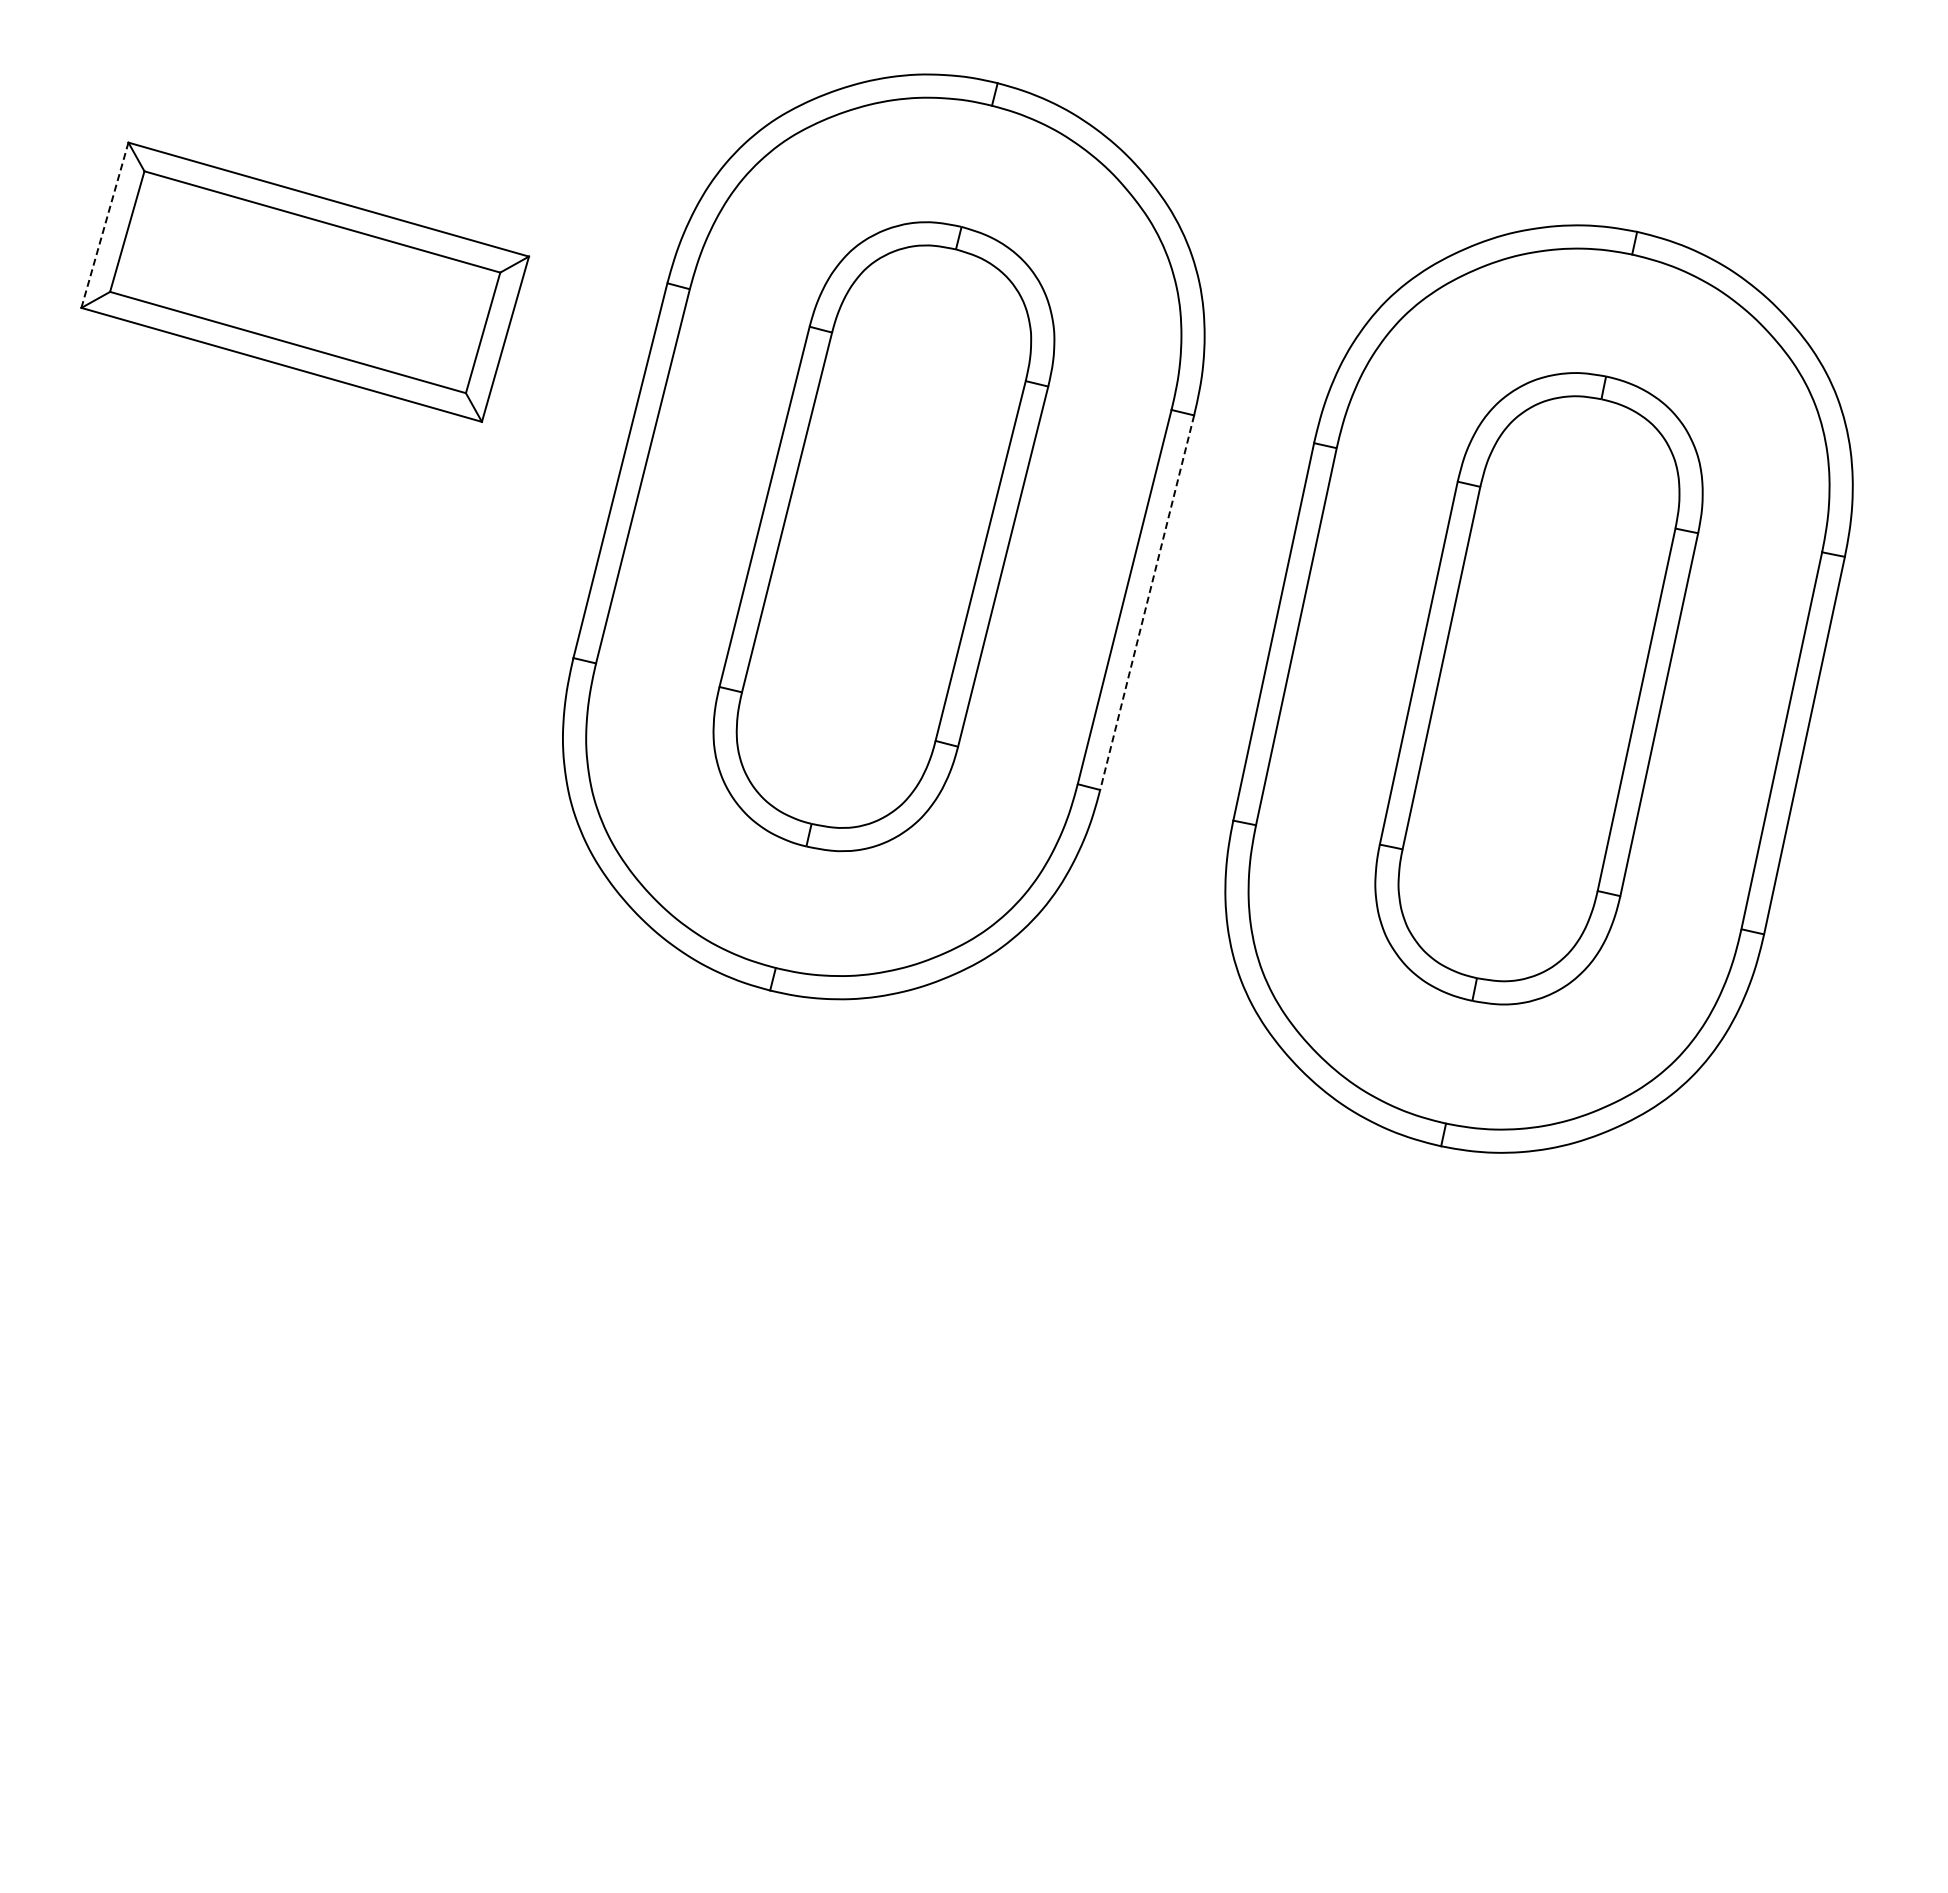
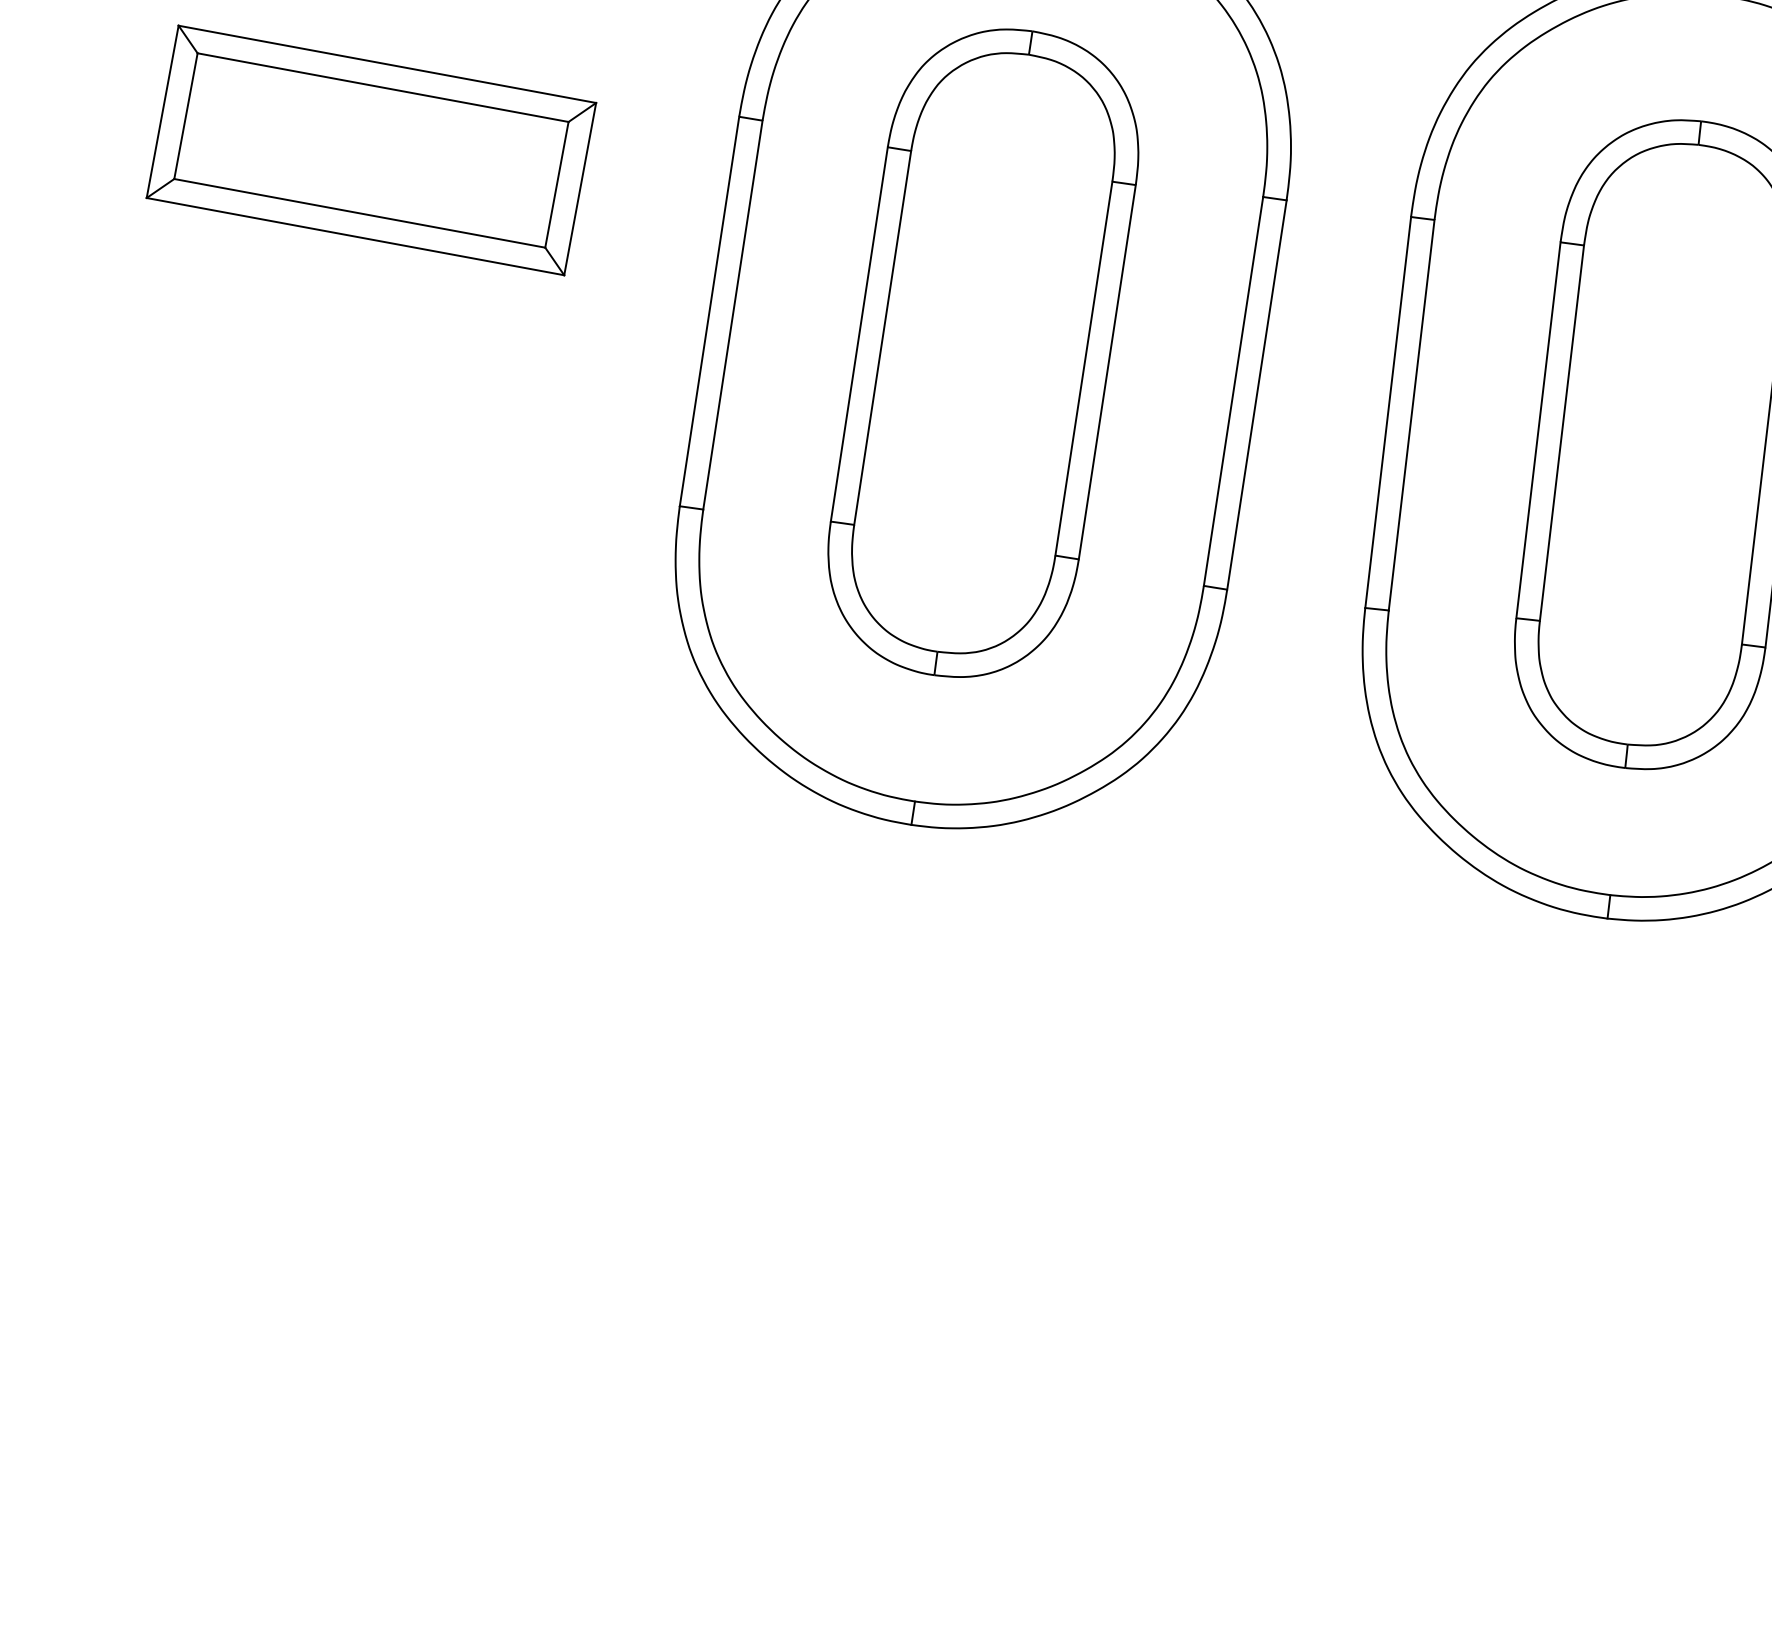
line: (104, 225) -> (162, 112), dashed -> solid
line: (1147, 603) -> (1257, 395), dashed -> solid

